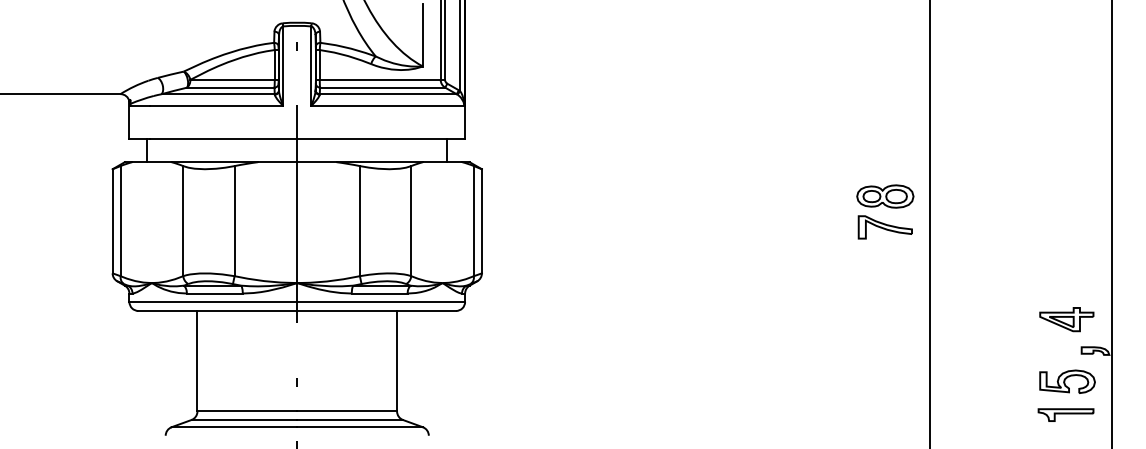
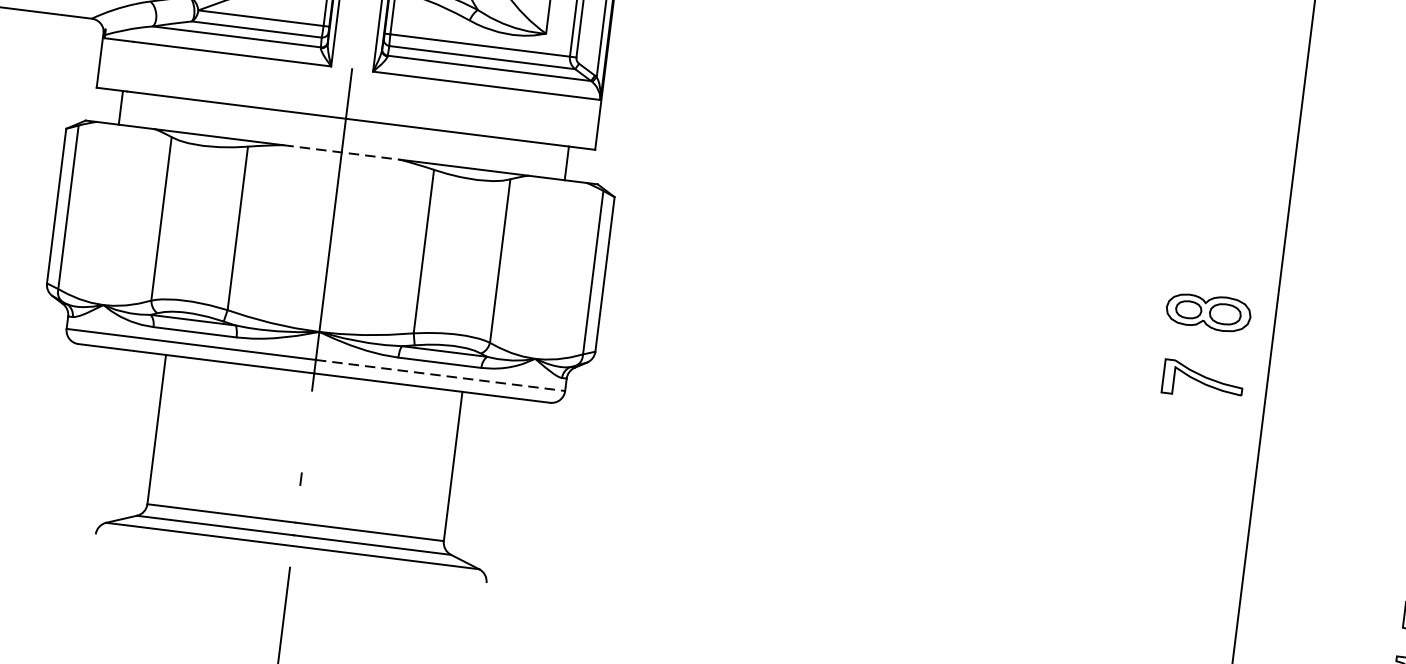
line: (297, 162) -> (342, 152), solid -> dashed
part: (884, 227) -> (1201, 380), moved
line: (381, 301) -> (441, 374), solid -> dashed

